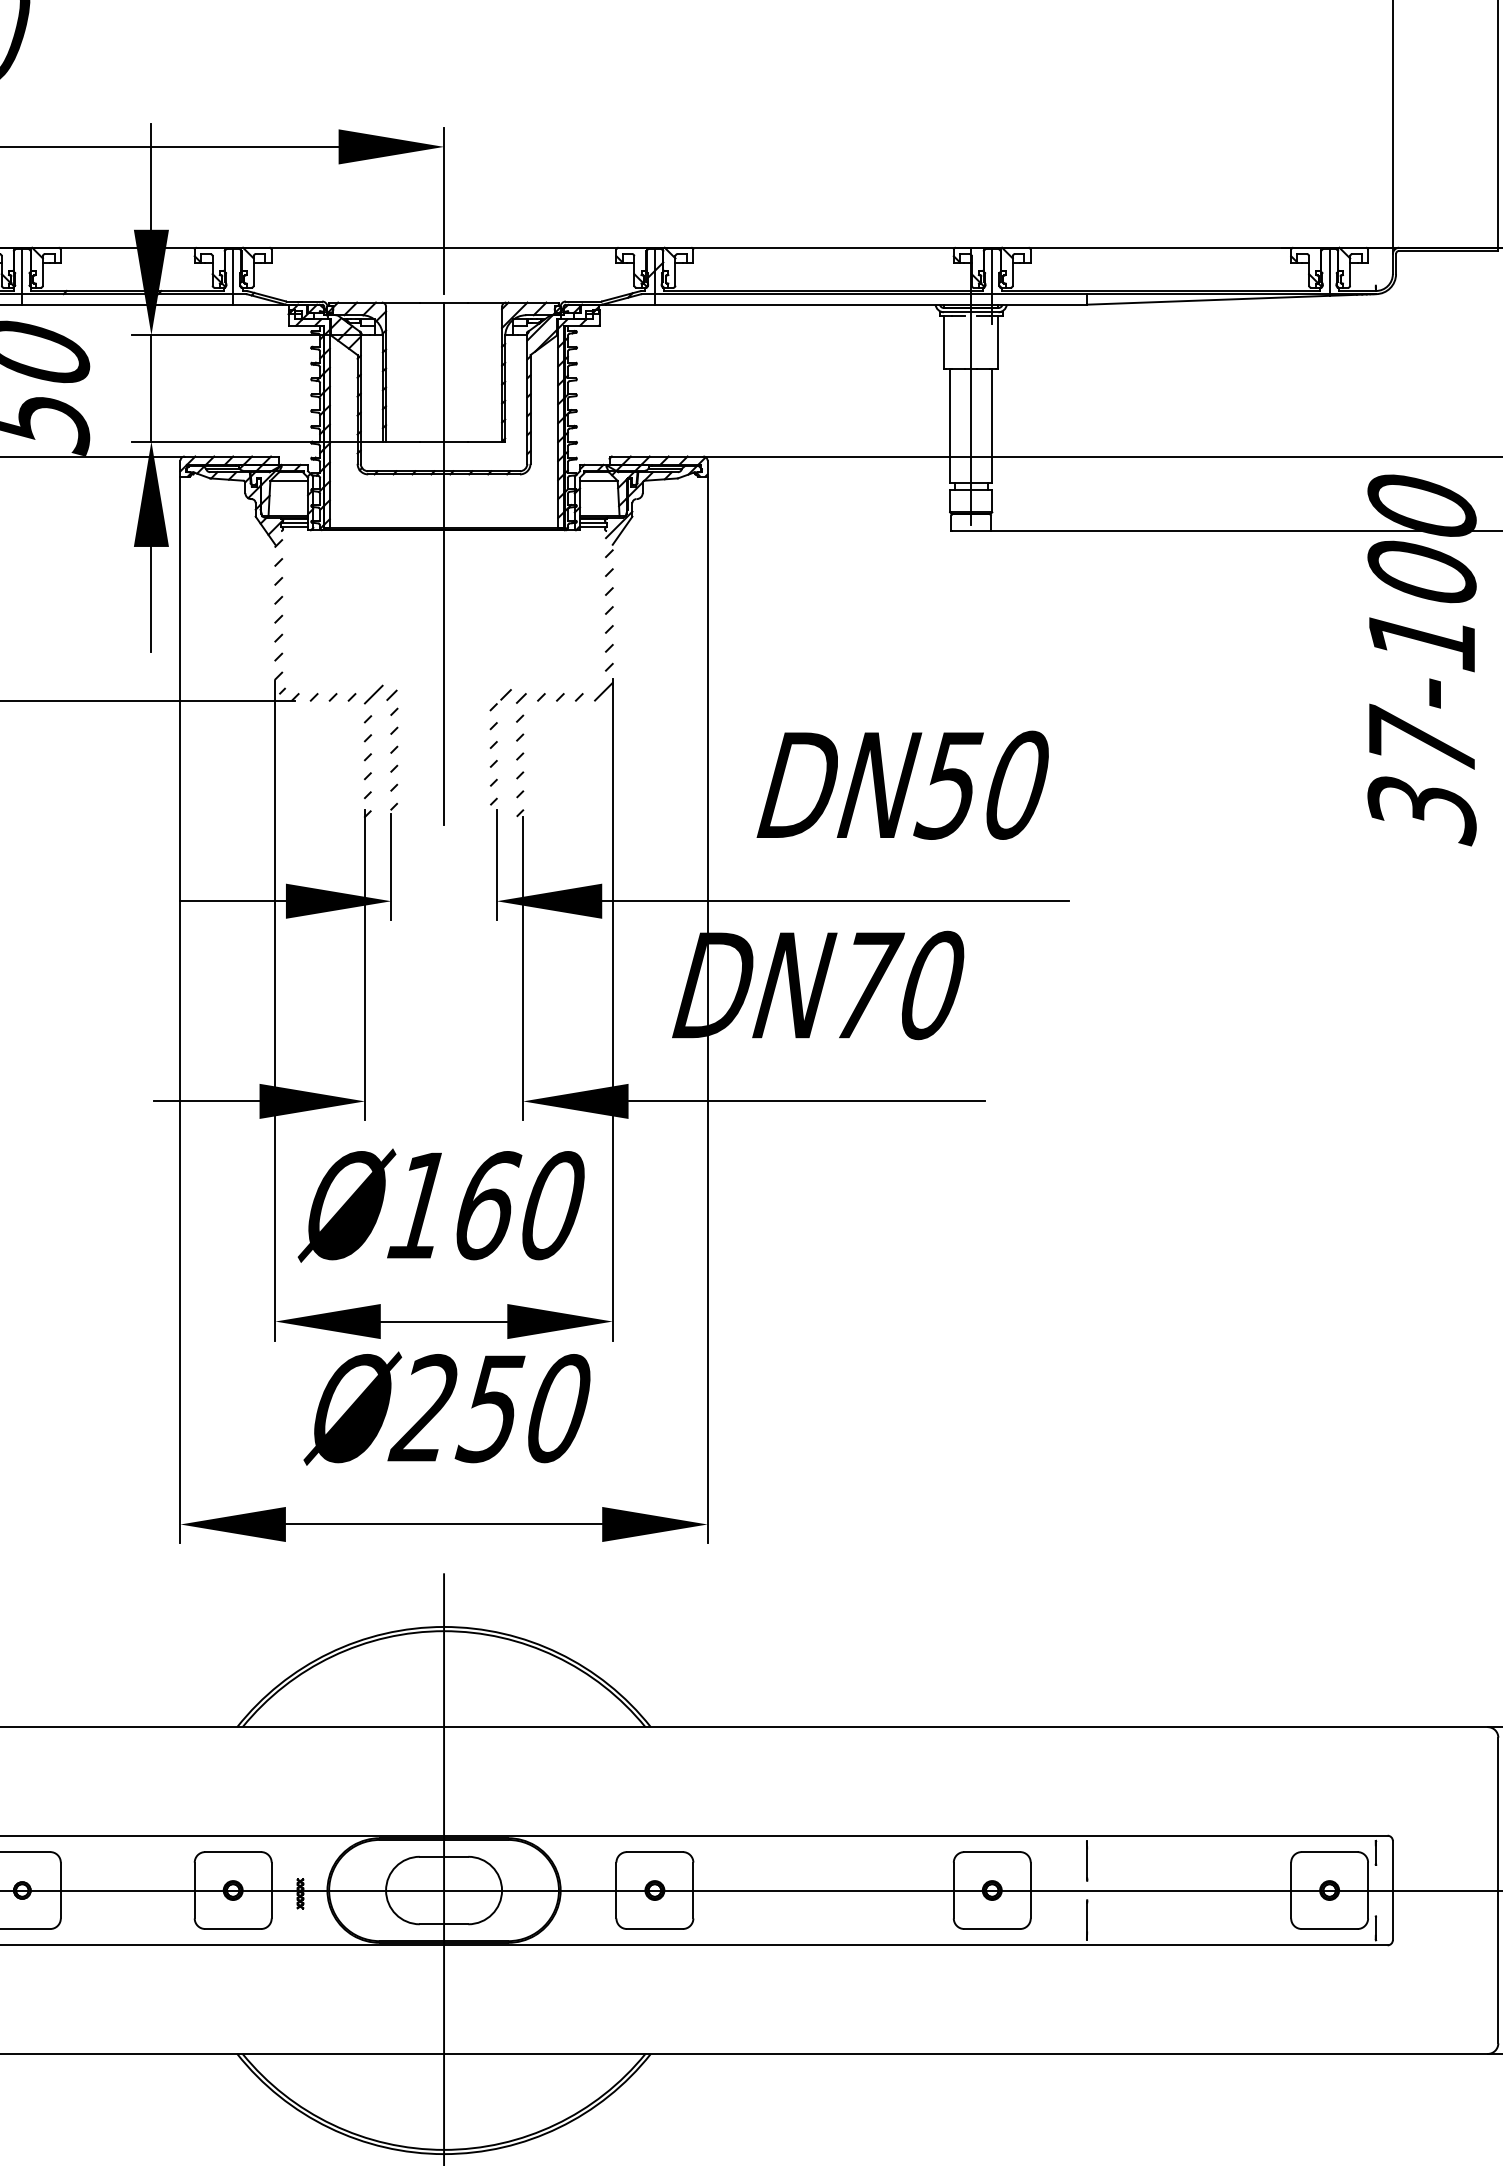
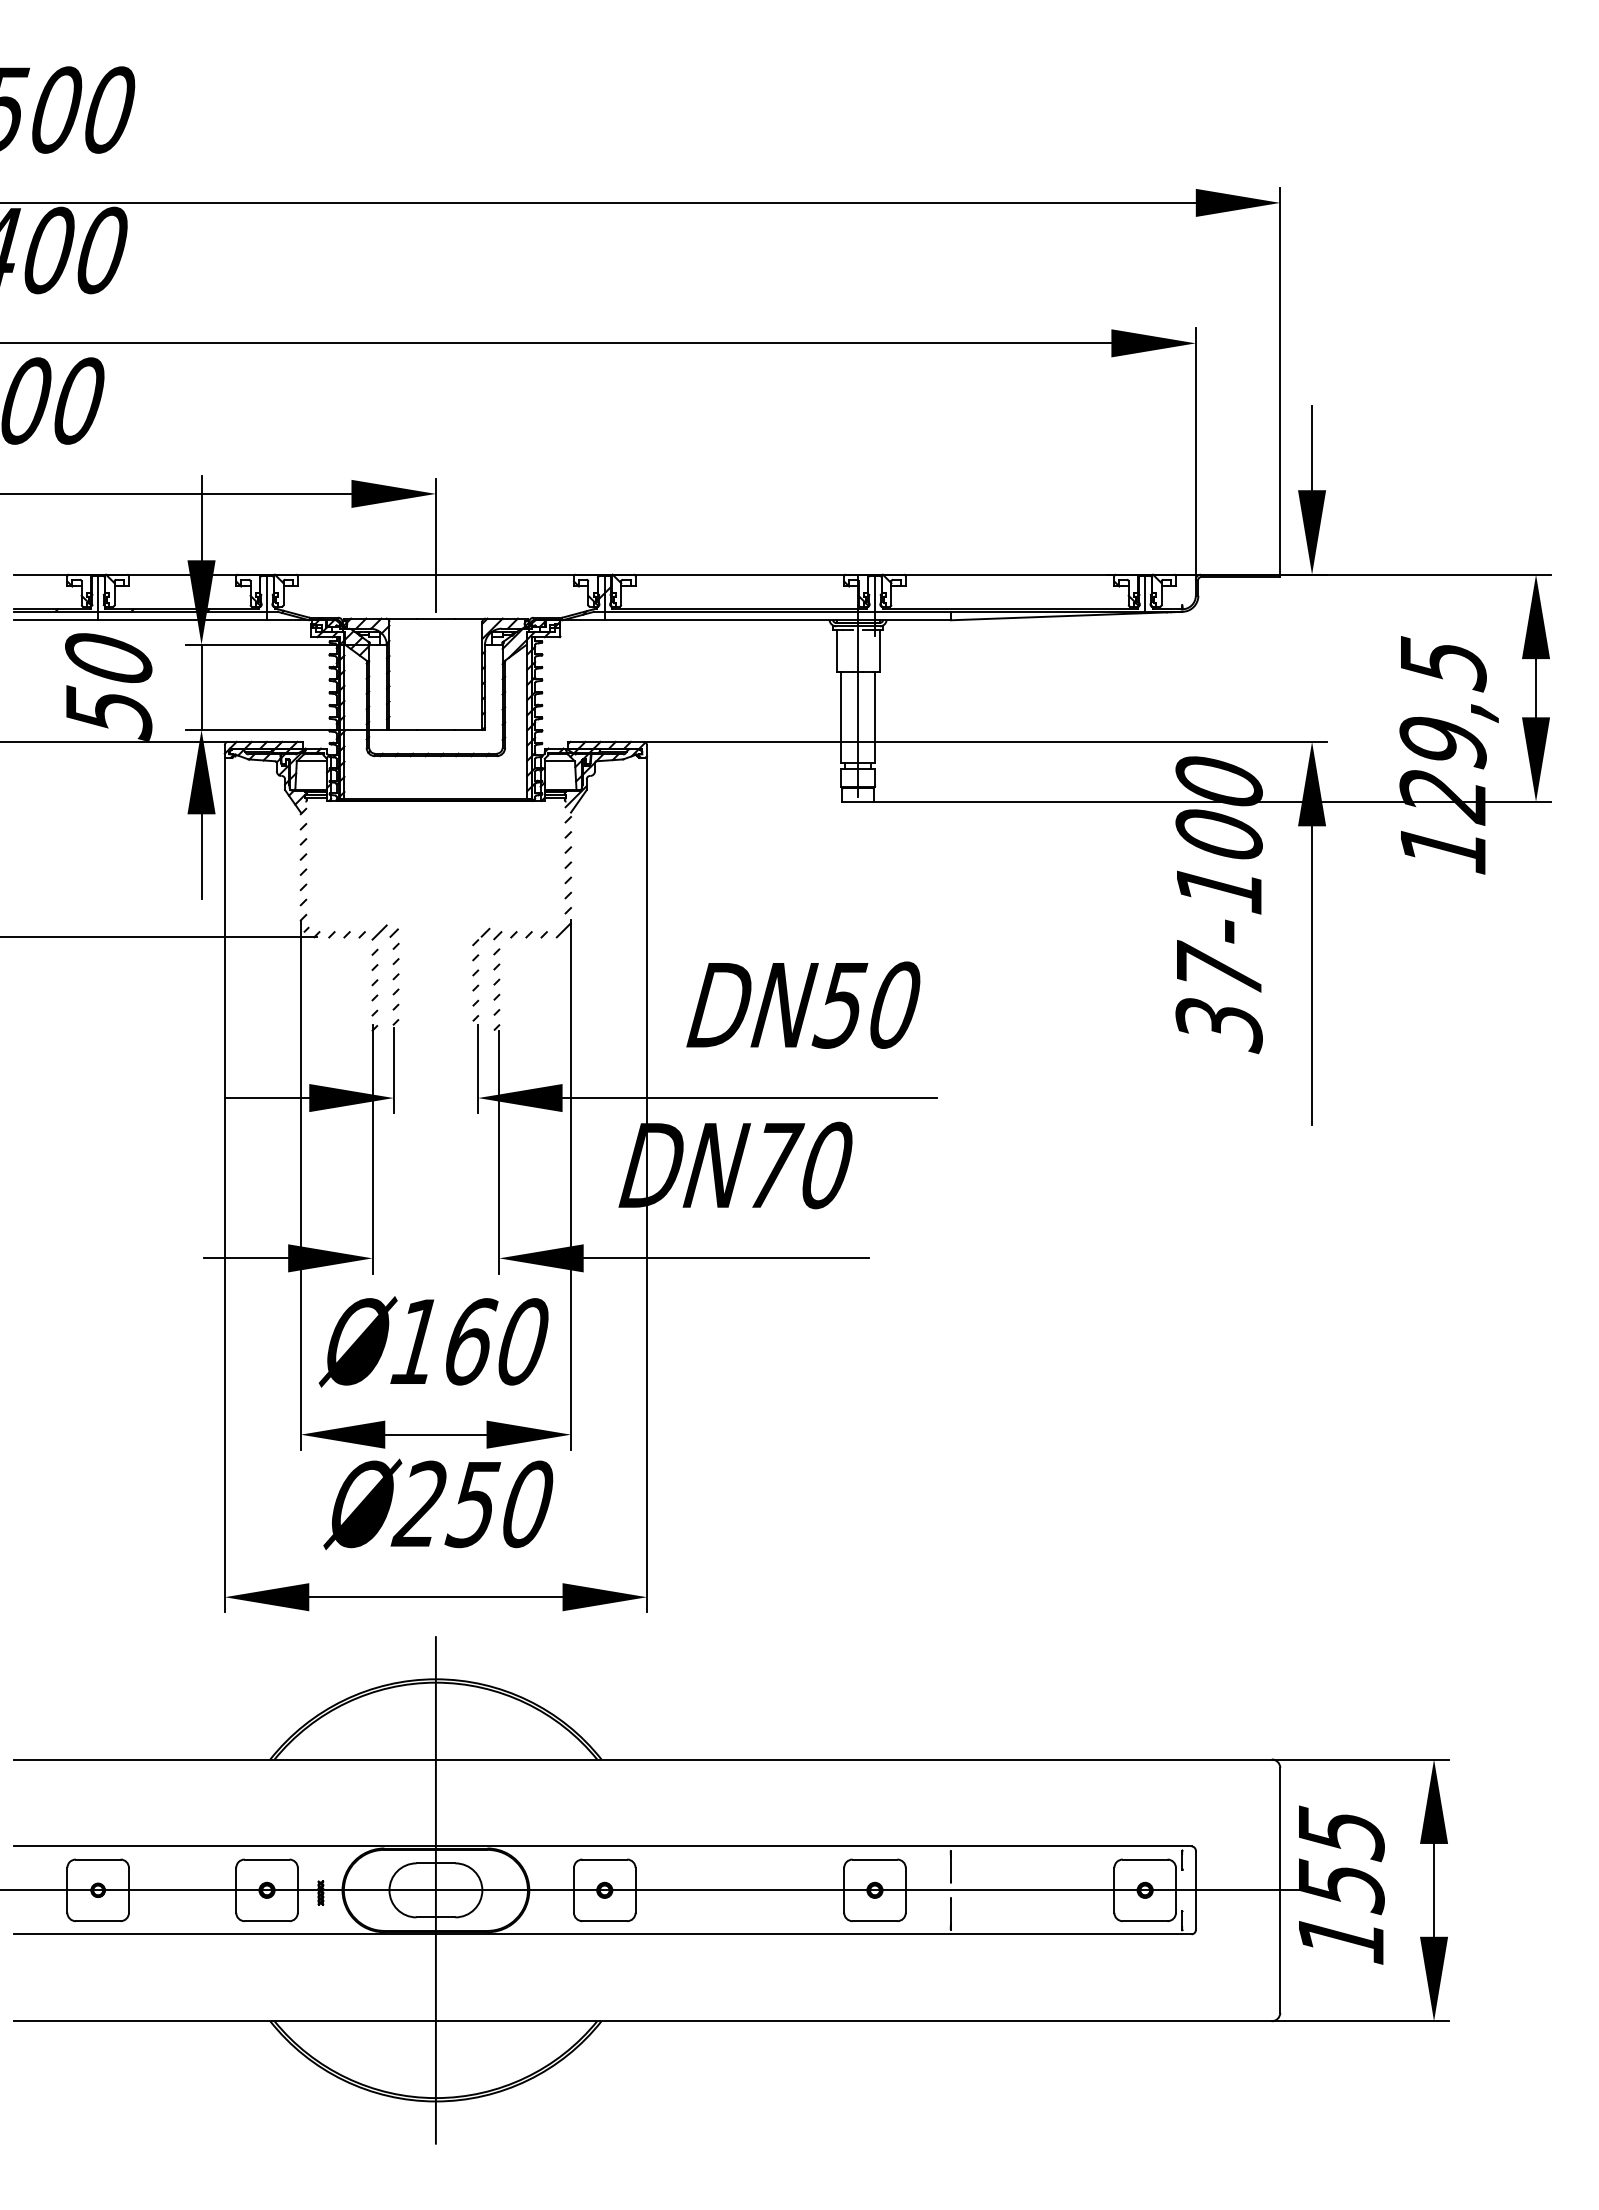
line: (443, 563) -> (435, 827), removed

